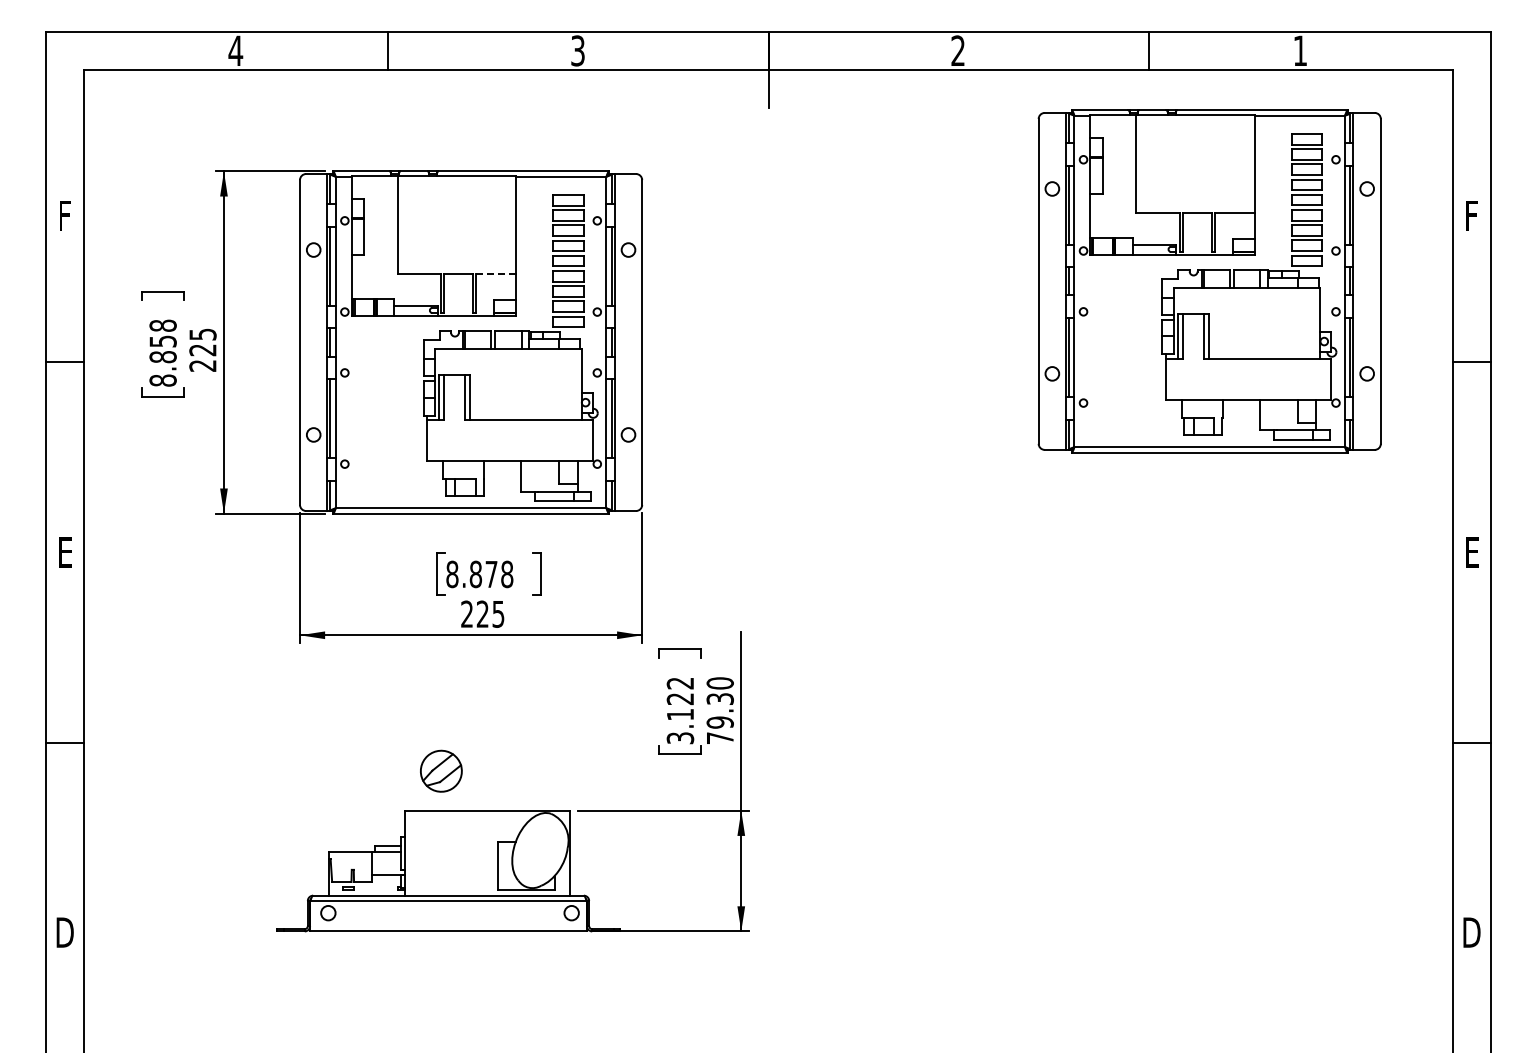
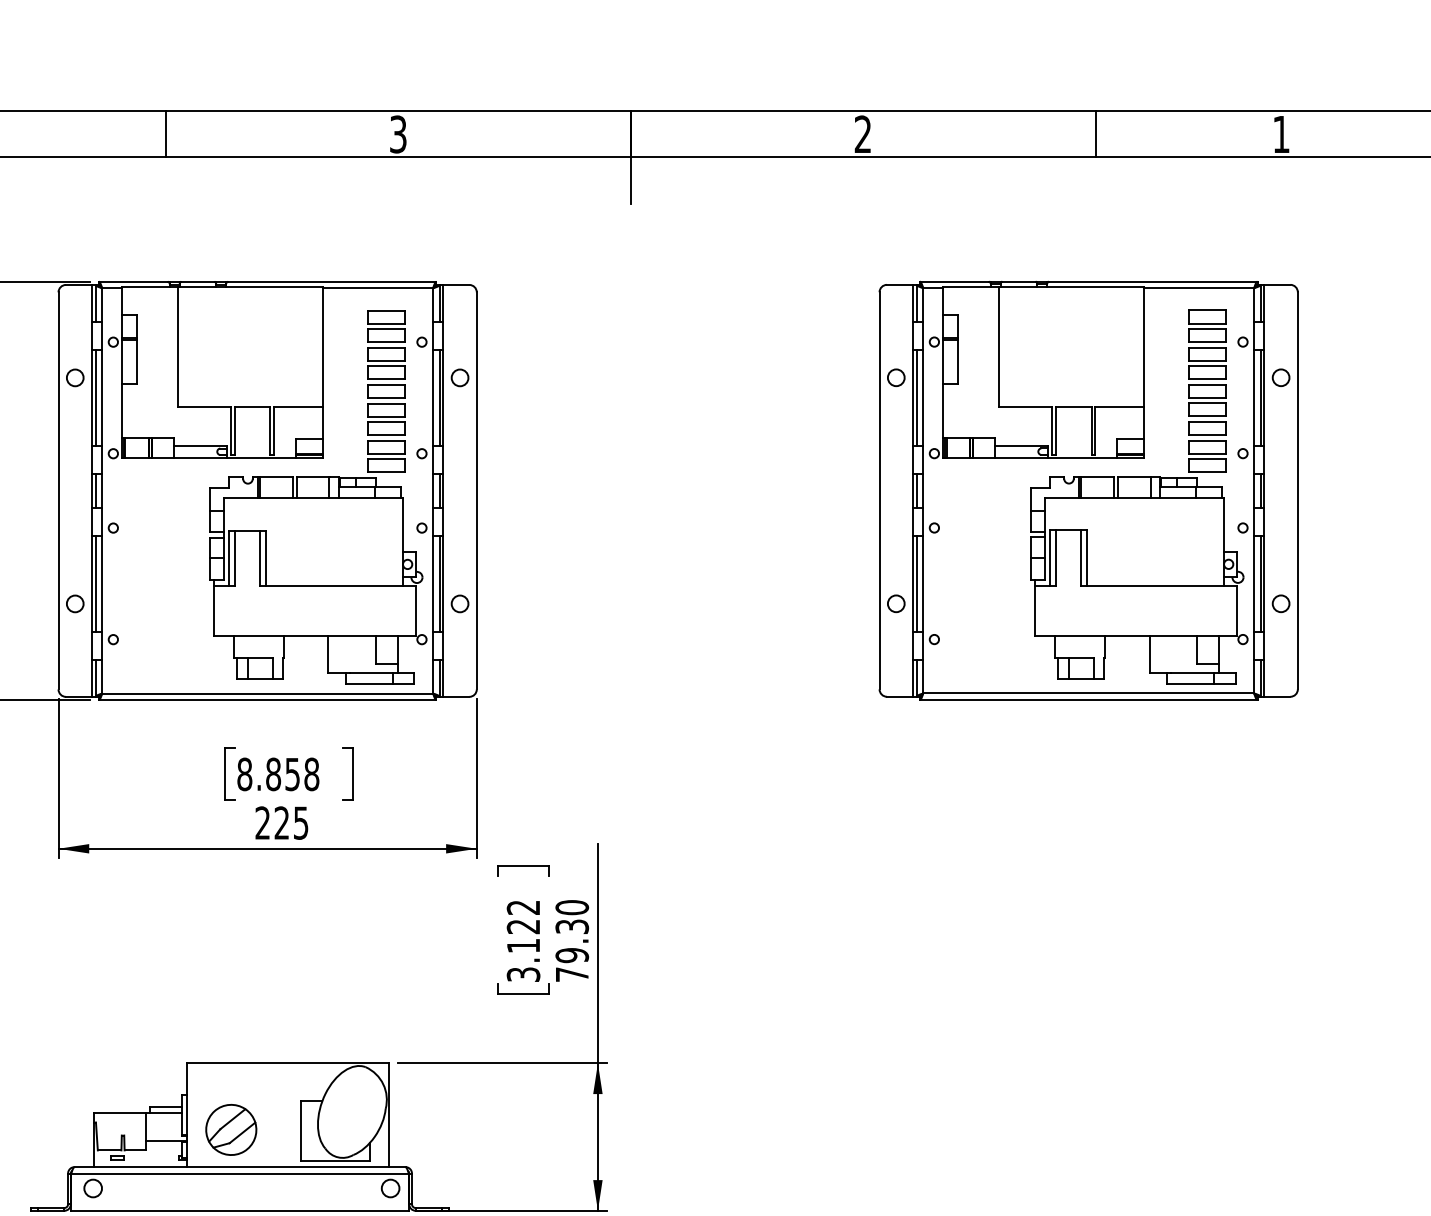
line: (496, 273) -> (298, 406), dashed -> solid
part: (1209, 281) -> (1088, 490), moved
text: (491, 574) -> (292, 774), 8.878 -> 8.858
part: (441, 770) -> (231, 1128), moved

